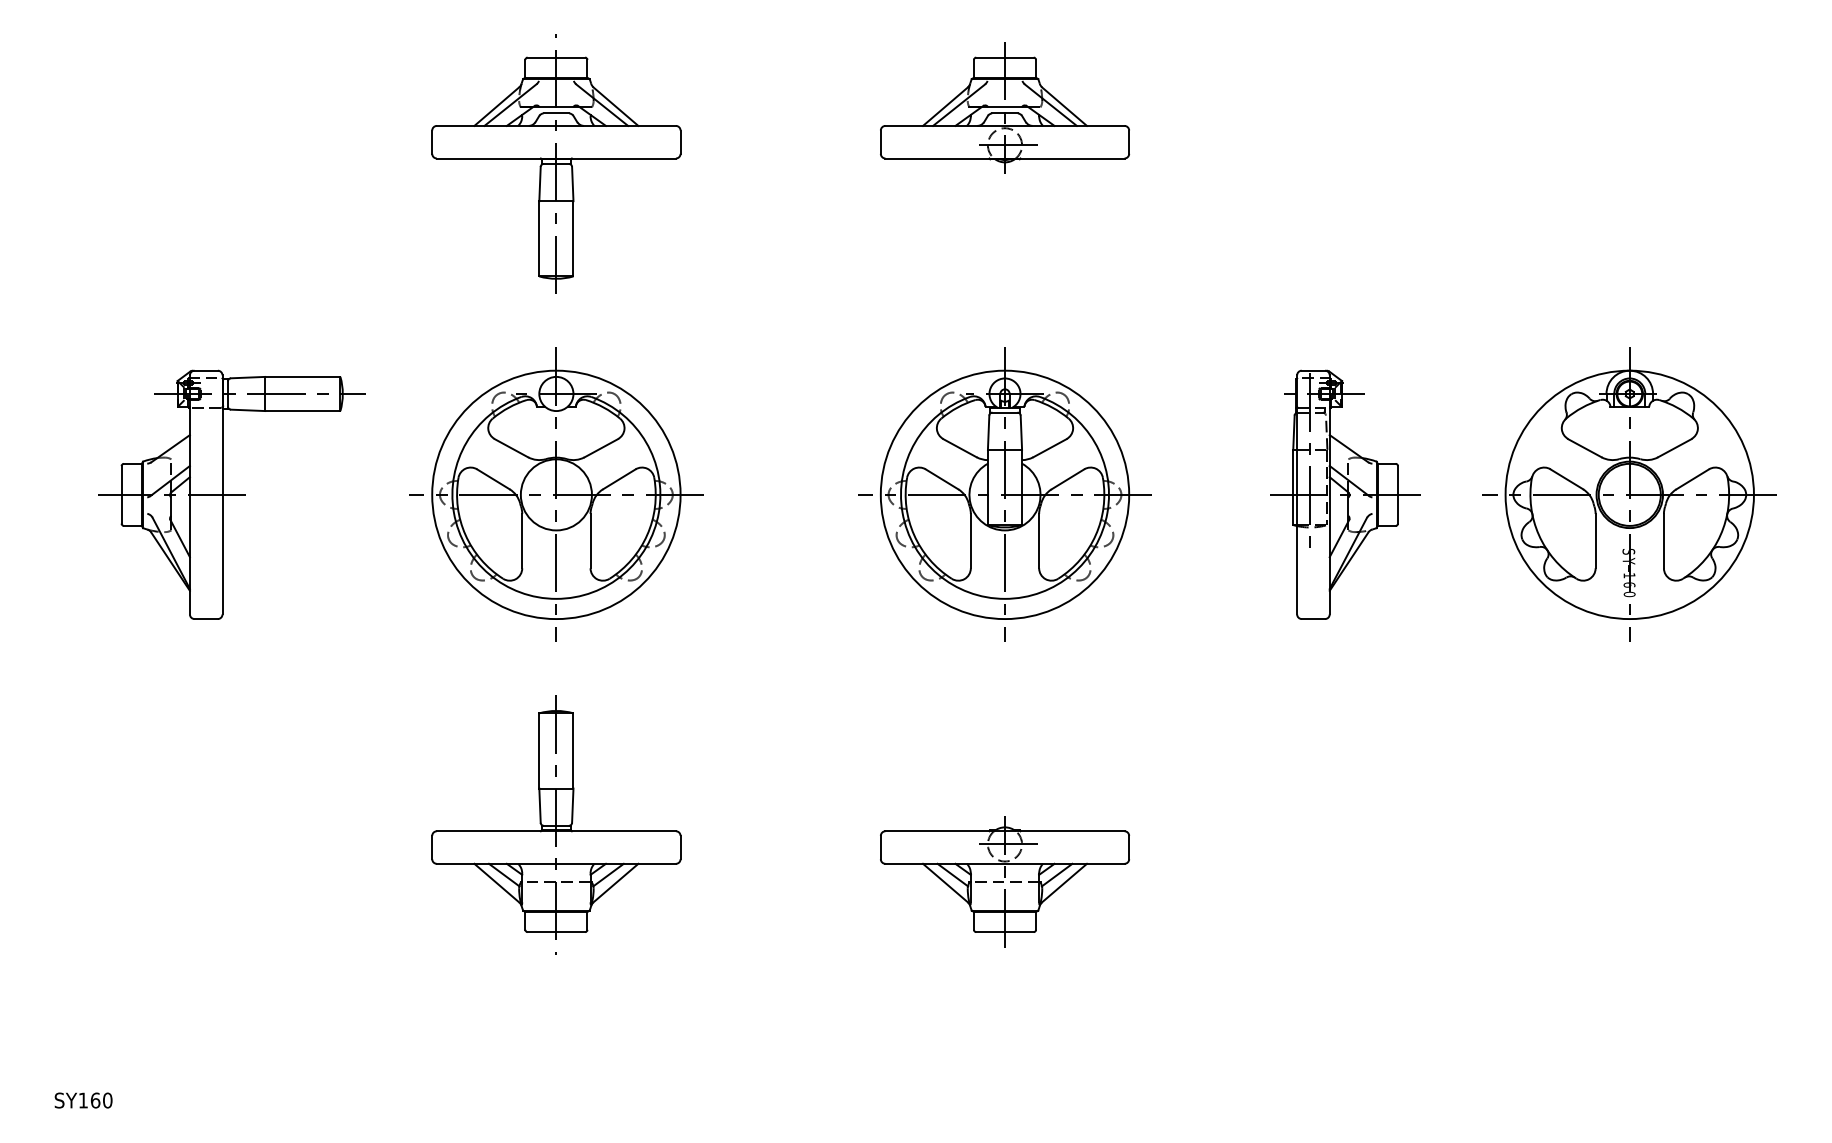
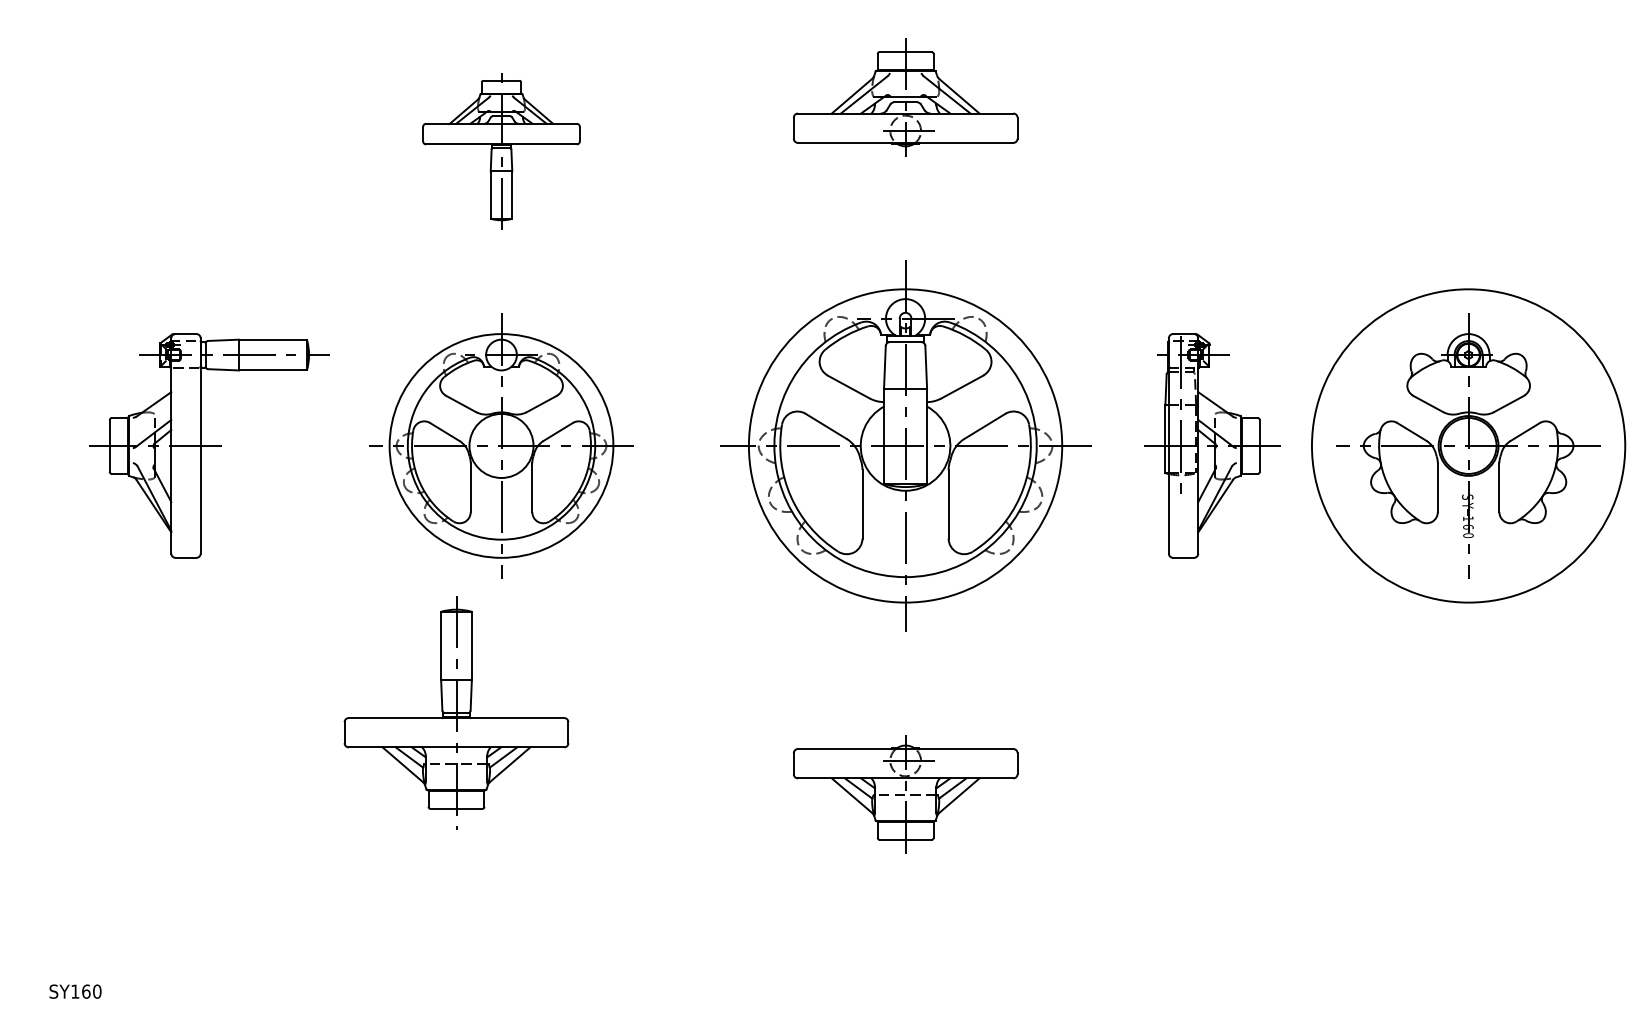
part: (556, 163) -> (501, 147), size x0.7
part: (1004, 494) -> (905, 445), size x1.4
circle: (1629, 494) -> (1468, 445), size x1.4
part: (556, 825) -> (456, 712), moved

